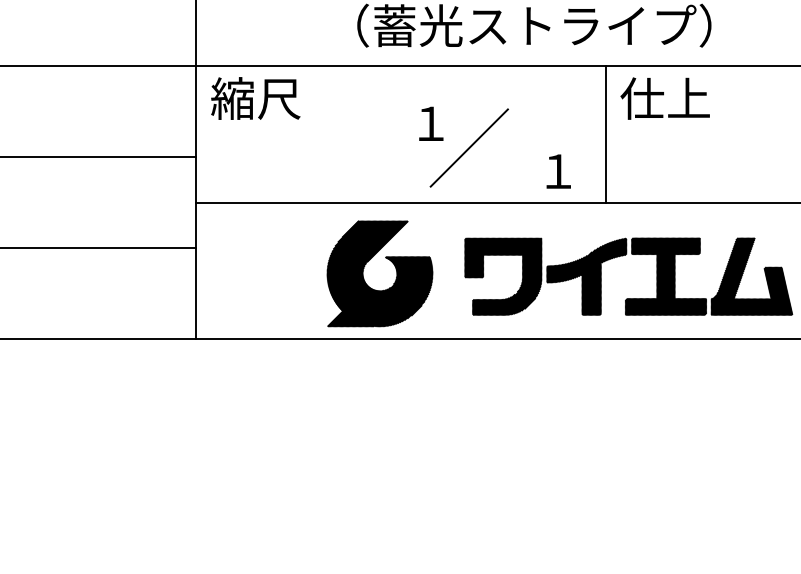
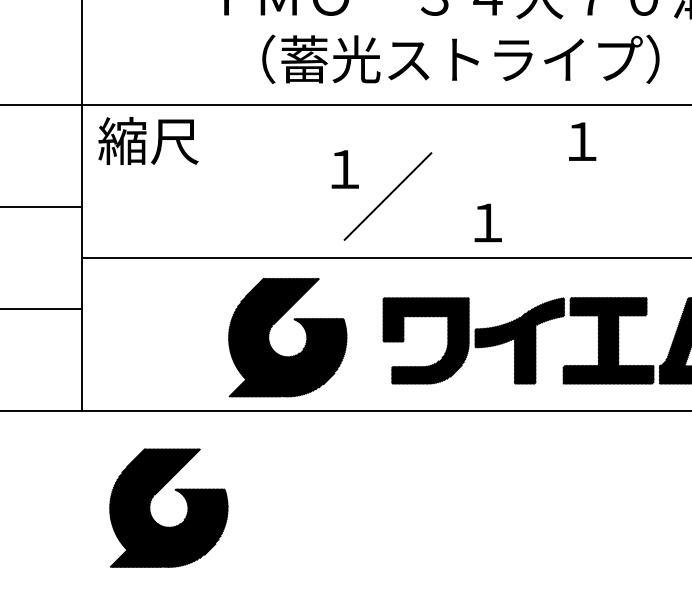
text: (664, 98) -> (606, 140), 仕上 -> １
line: (605, 134) -> (540, 181), removed
part: (259, 418) -> (152, 499), added

